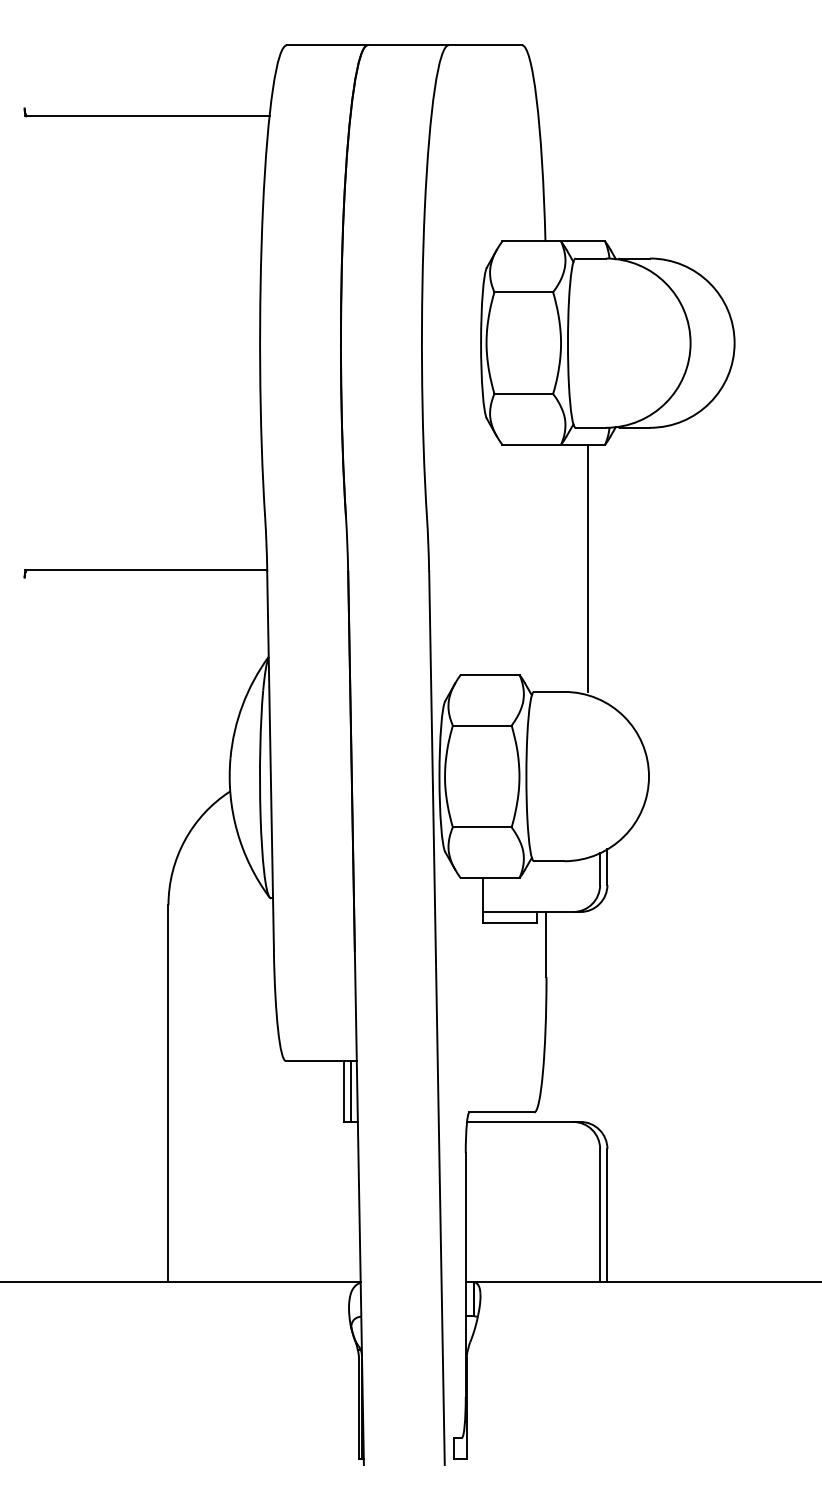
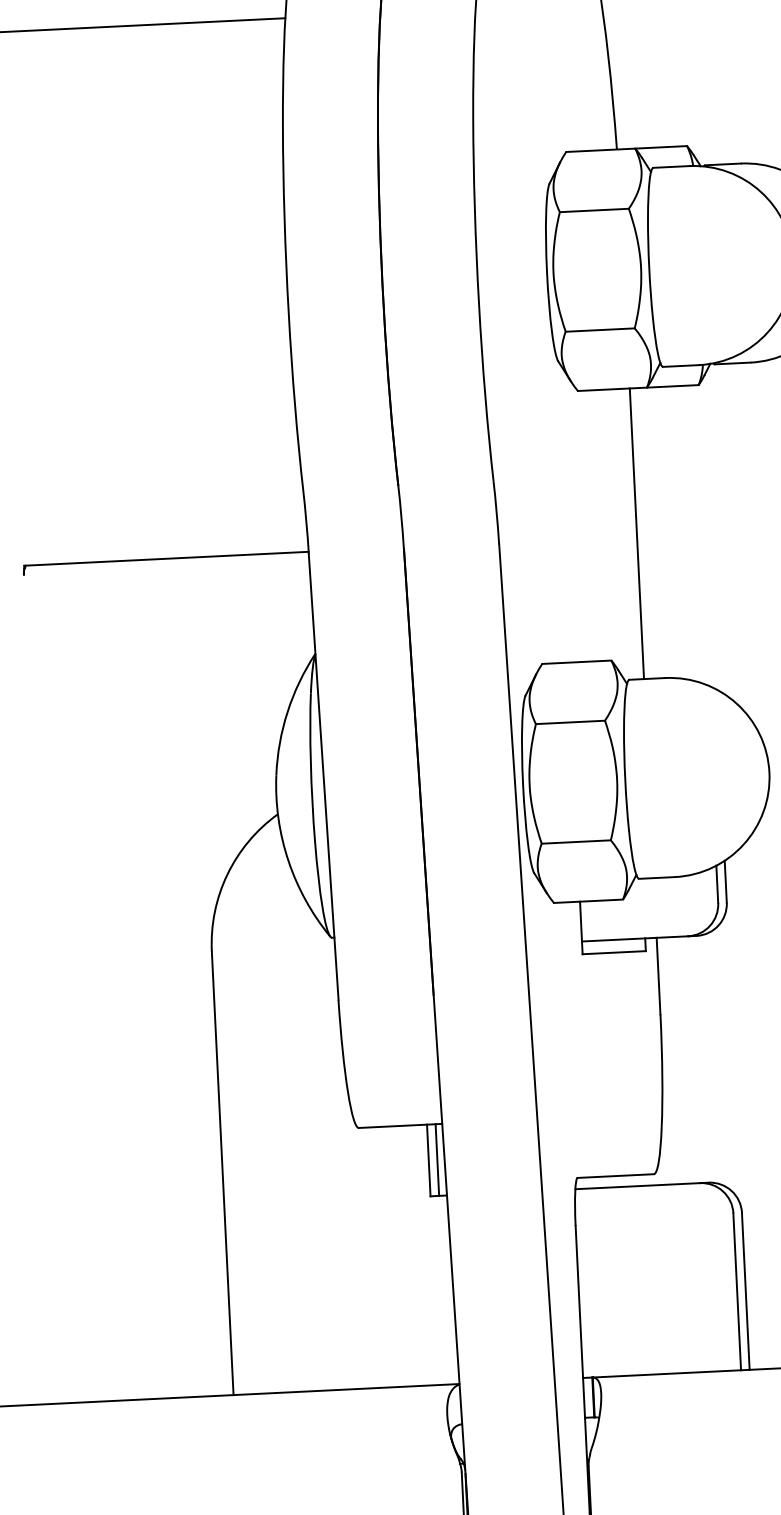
line: (588, 567) -> (636, 532), moved

